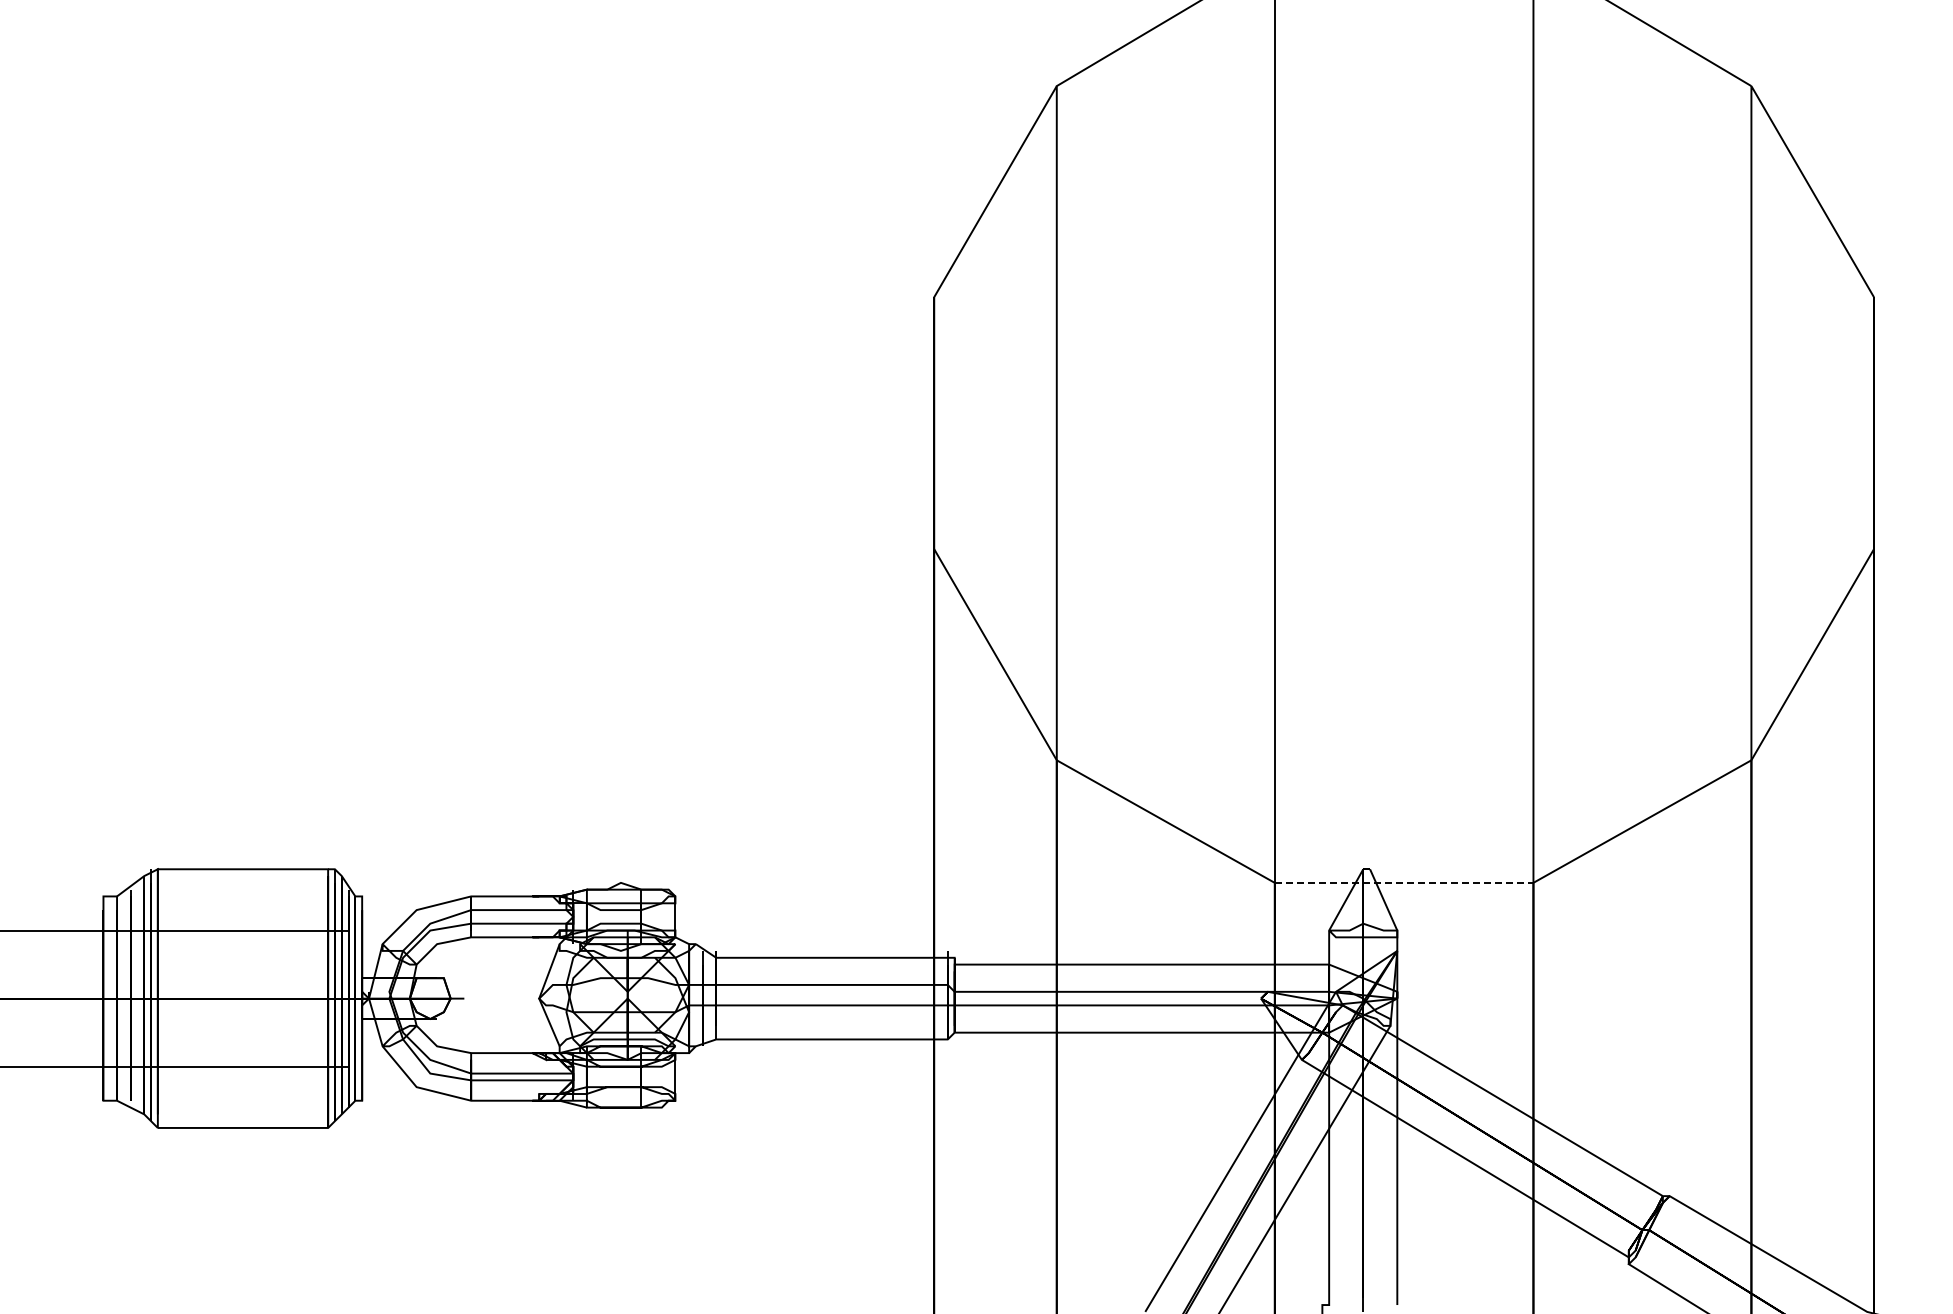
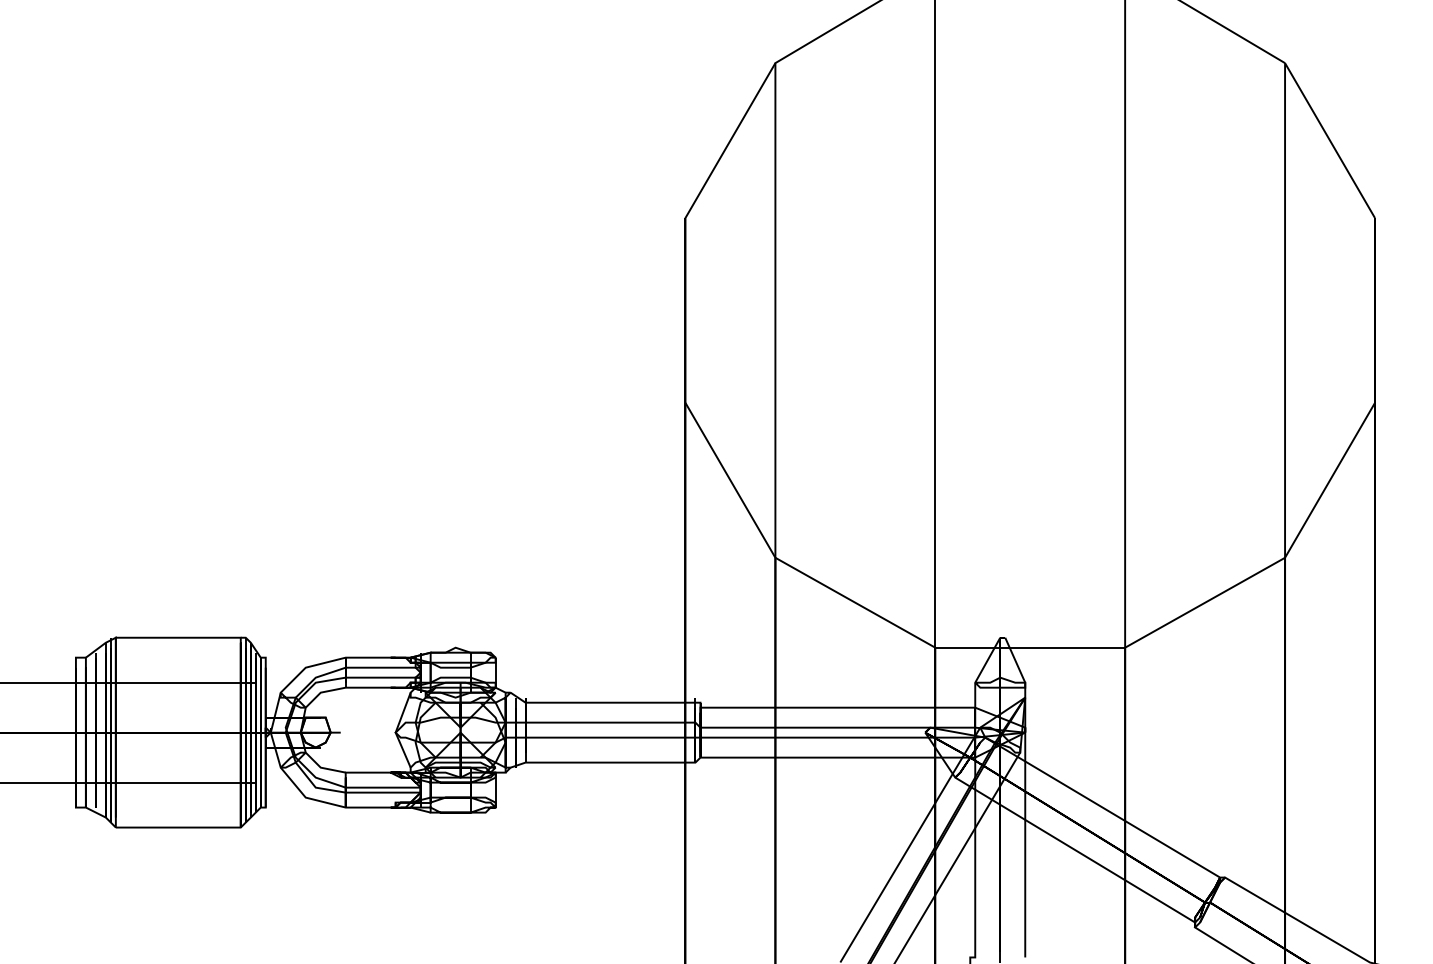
line: (1404, 882) -> (1030, 647), dashed -> solid

